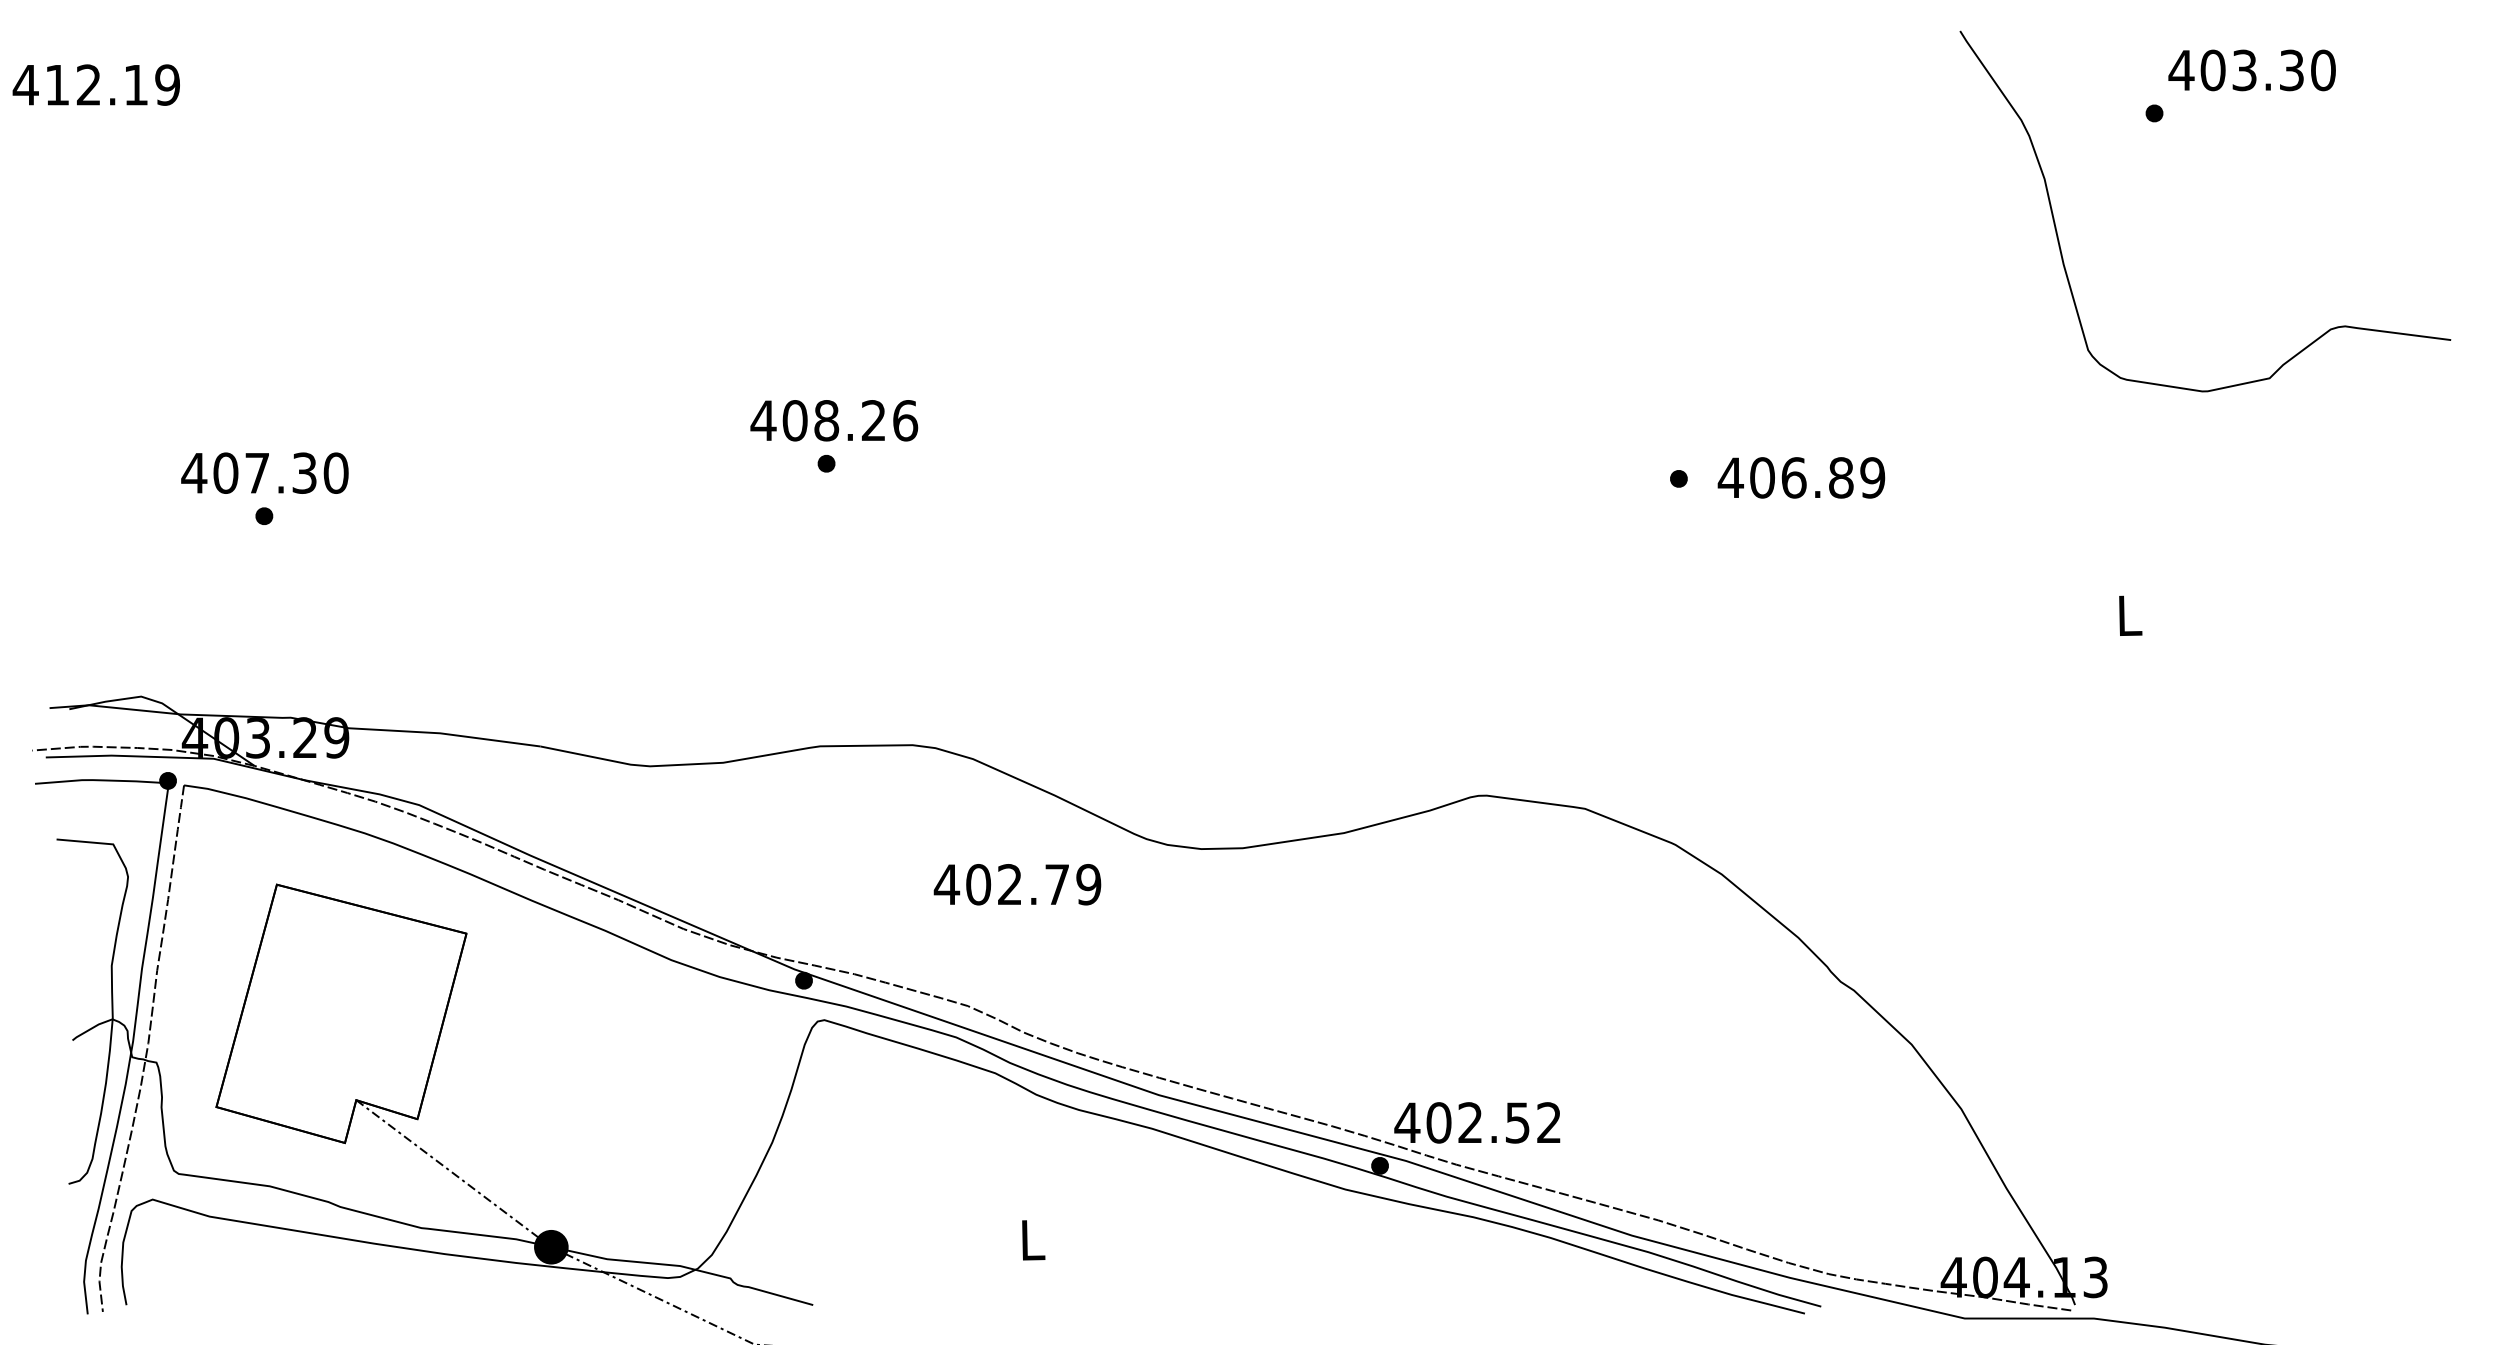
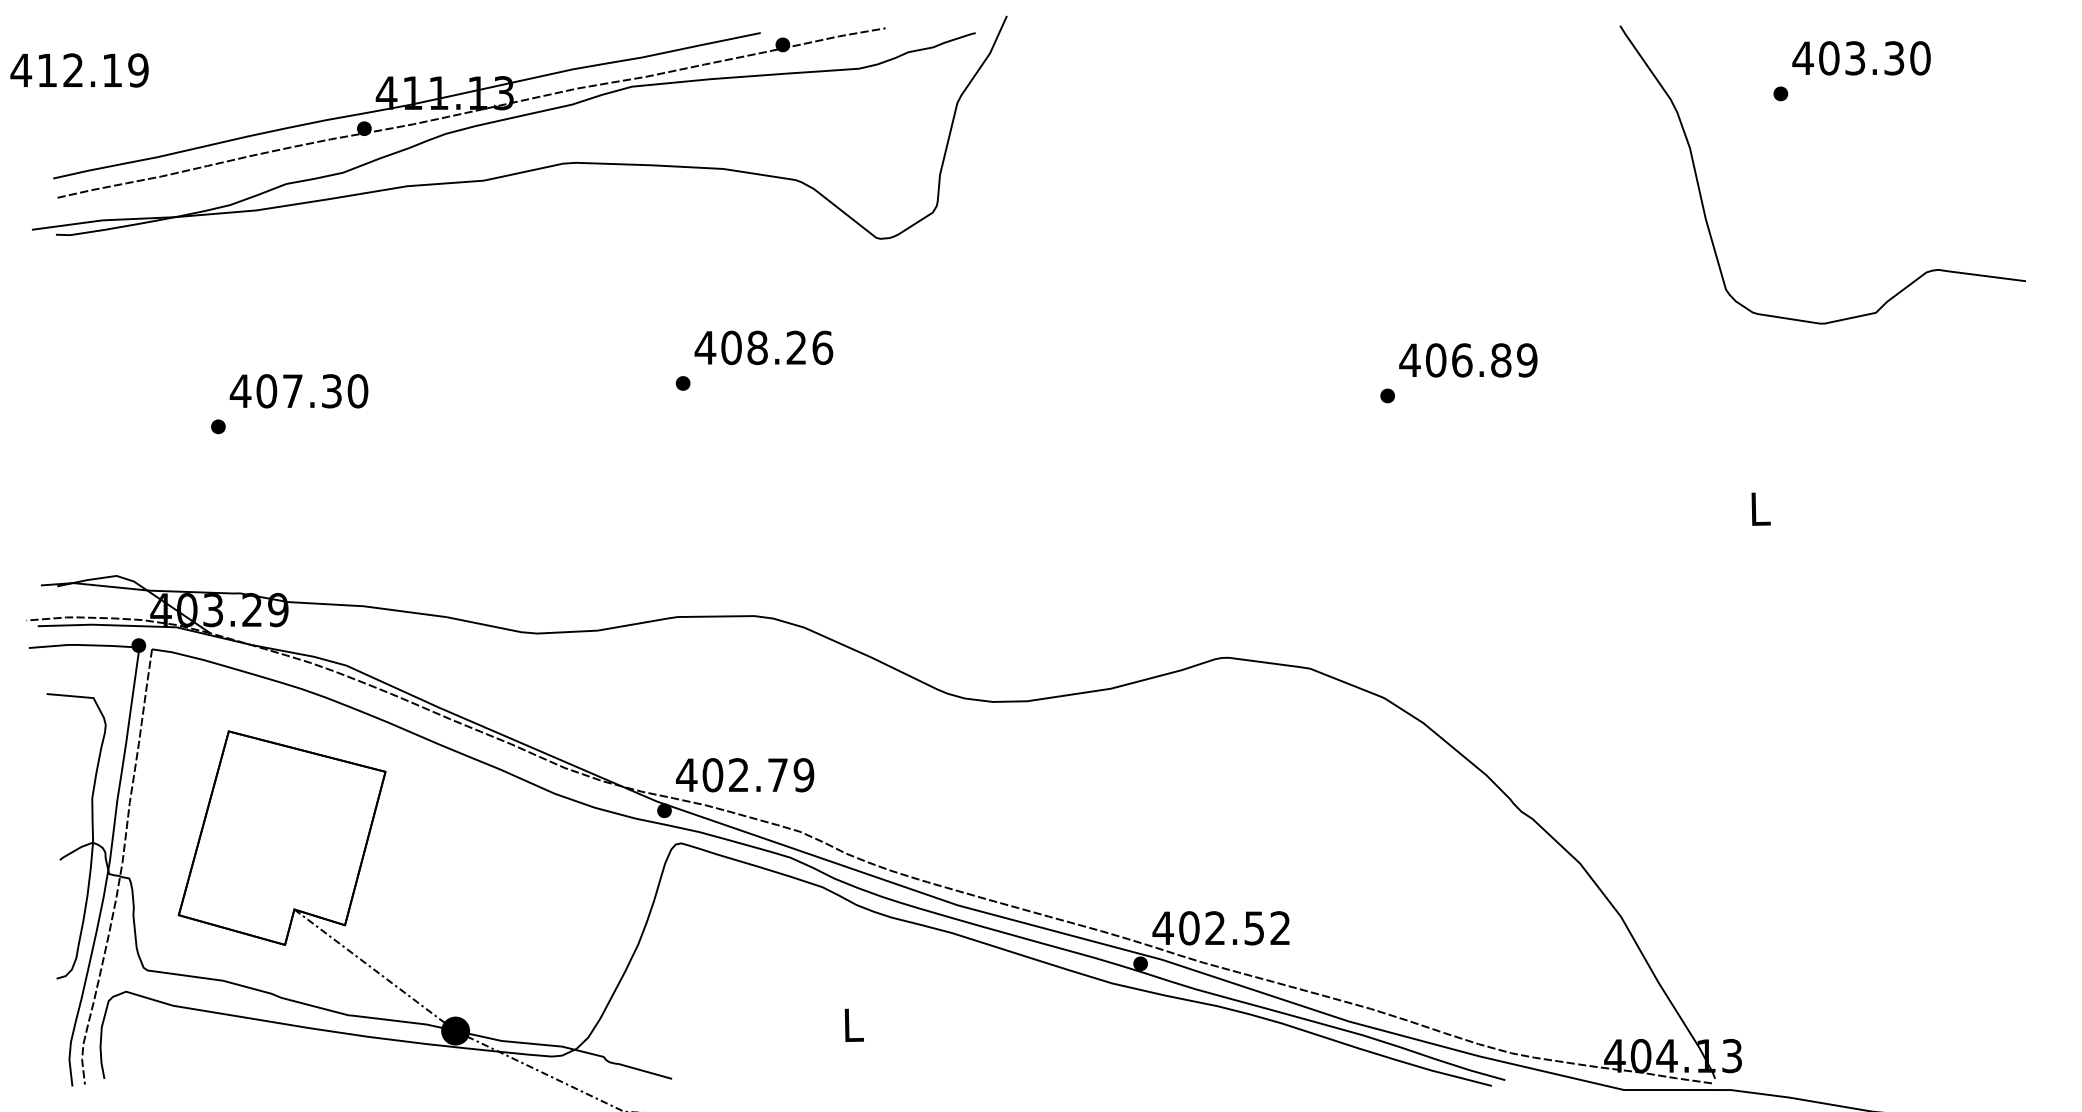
part: (625, 142) -> (516, 117), added
text: (834, 420) -> (764, 347), moved
text: (264, 472) -> (298, 390), moved
text: (1801, 477) -> (1468, 360), moved
text: (1017, 884) -> (745, 775), moved

